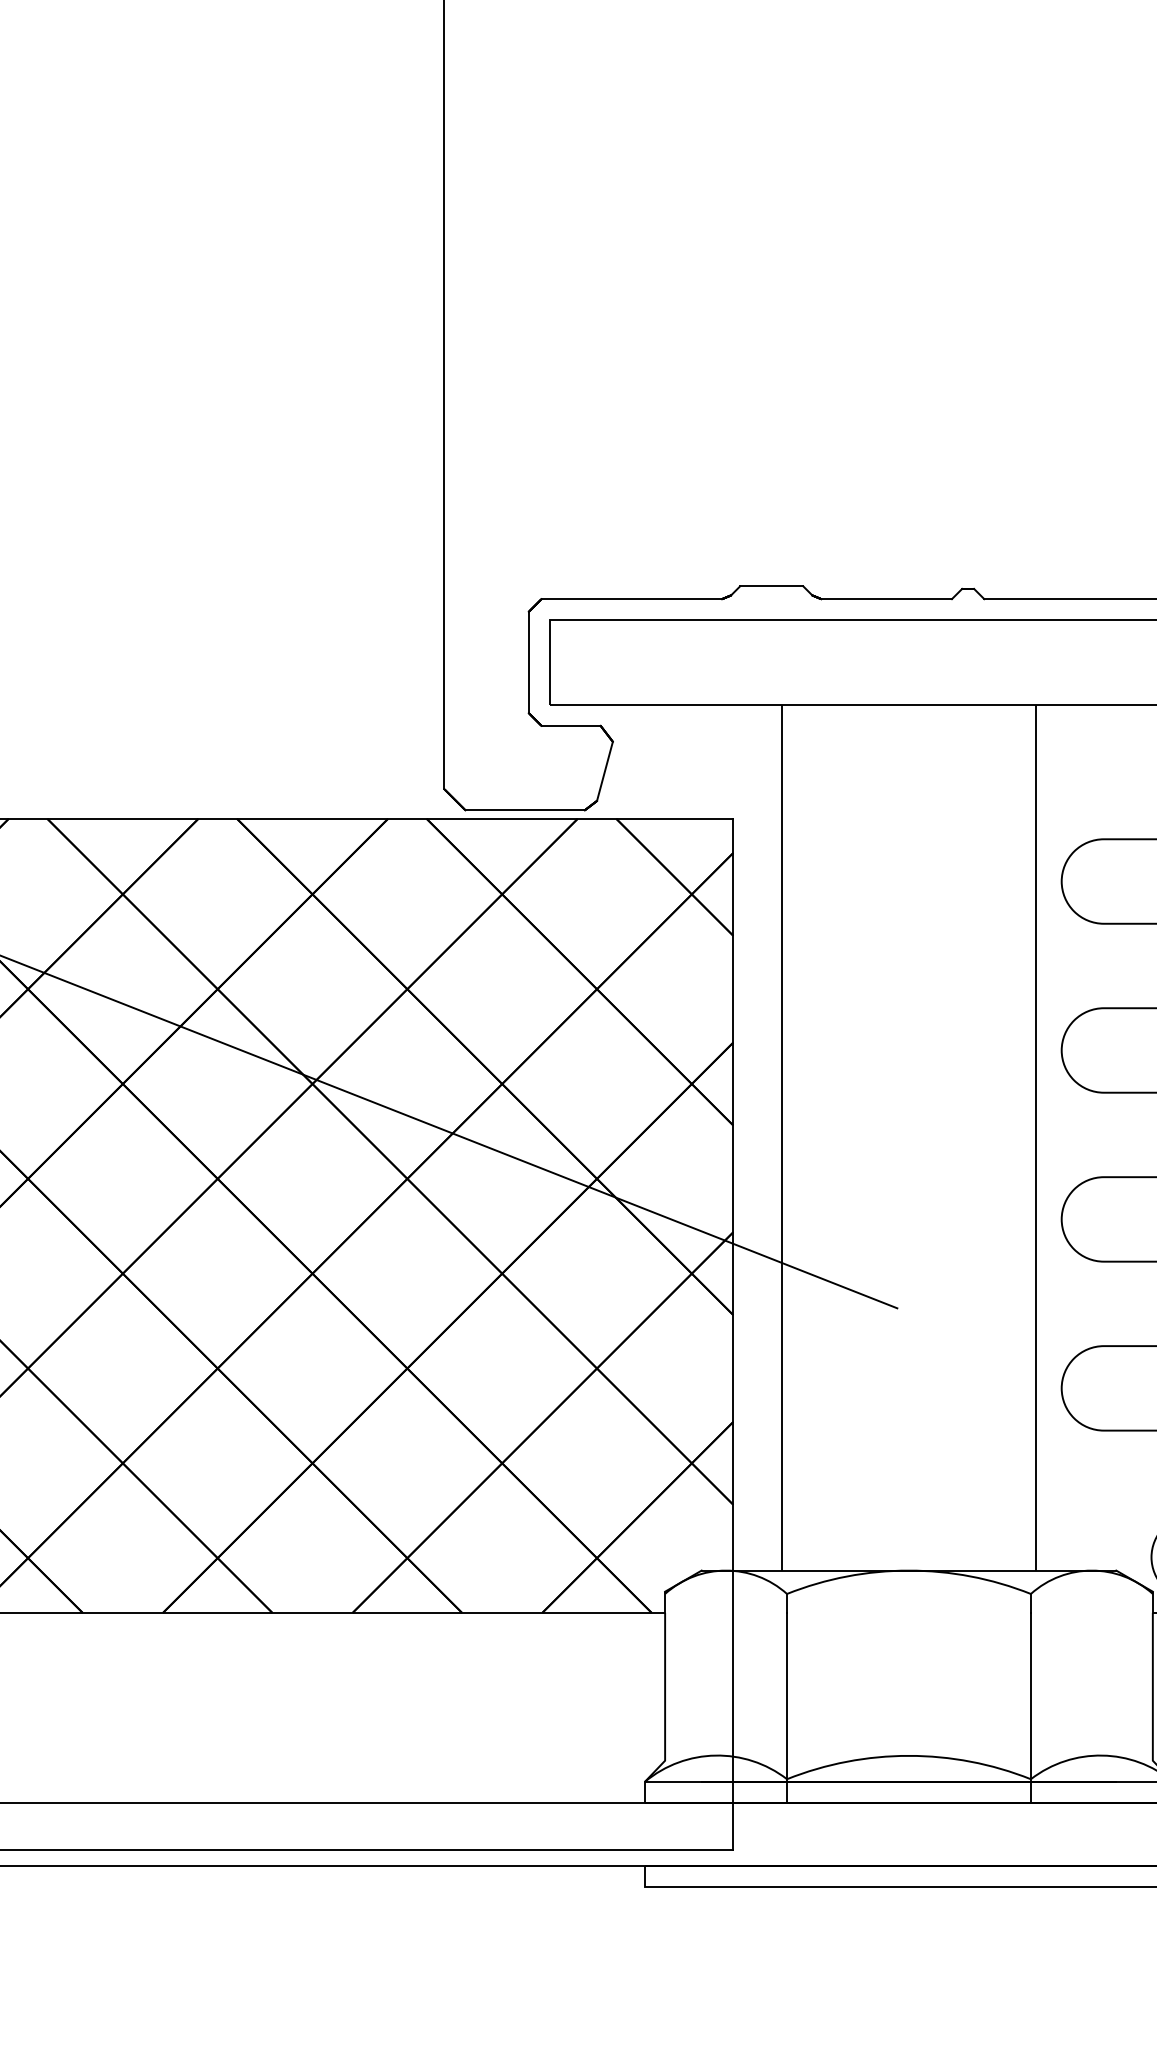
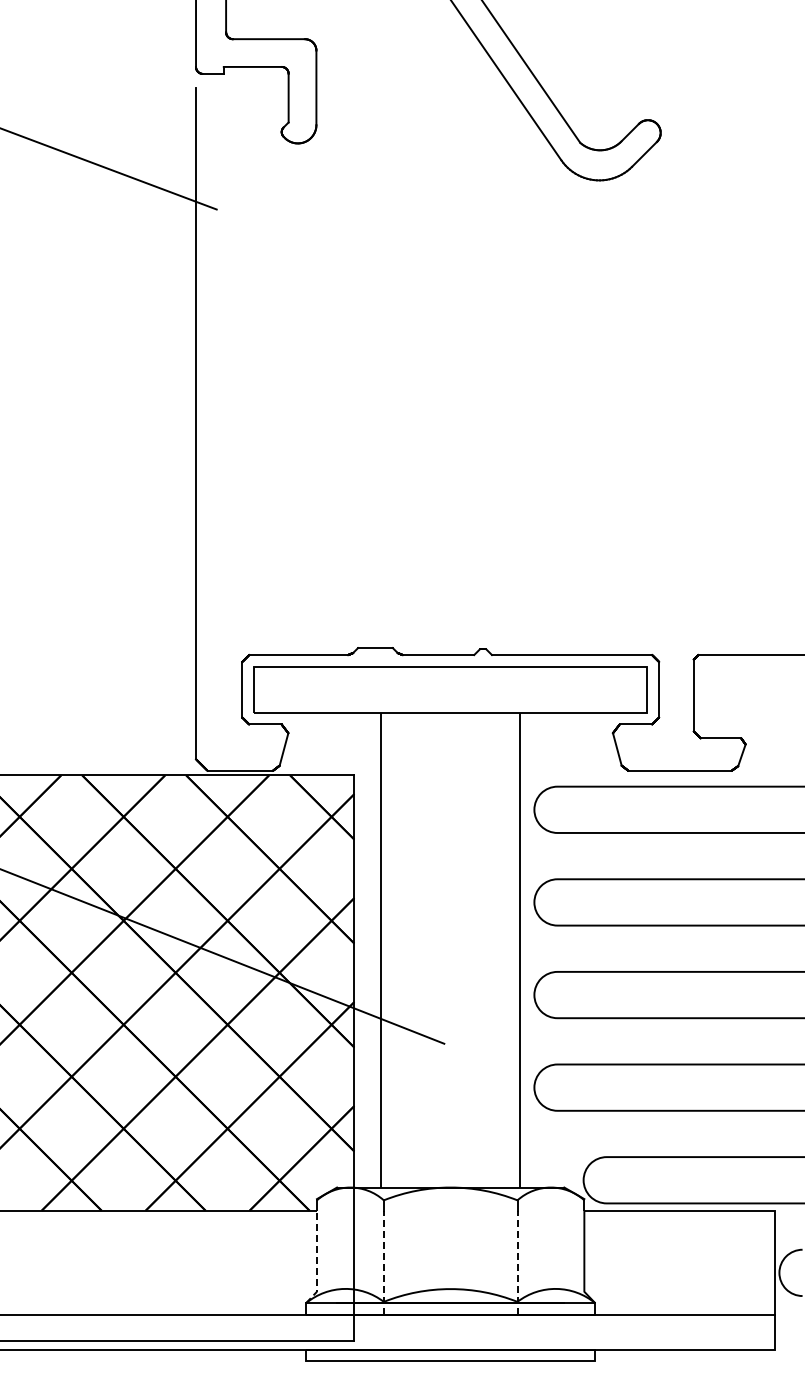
line: (666, 1701) -> (317, 1259), solid -> dashed
line: (786, 1707) -> (383, 1262), solid -> dashed
line: (1030, 1707) -> (517, 1262), solid -> dashed

